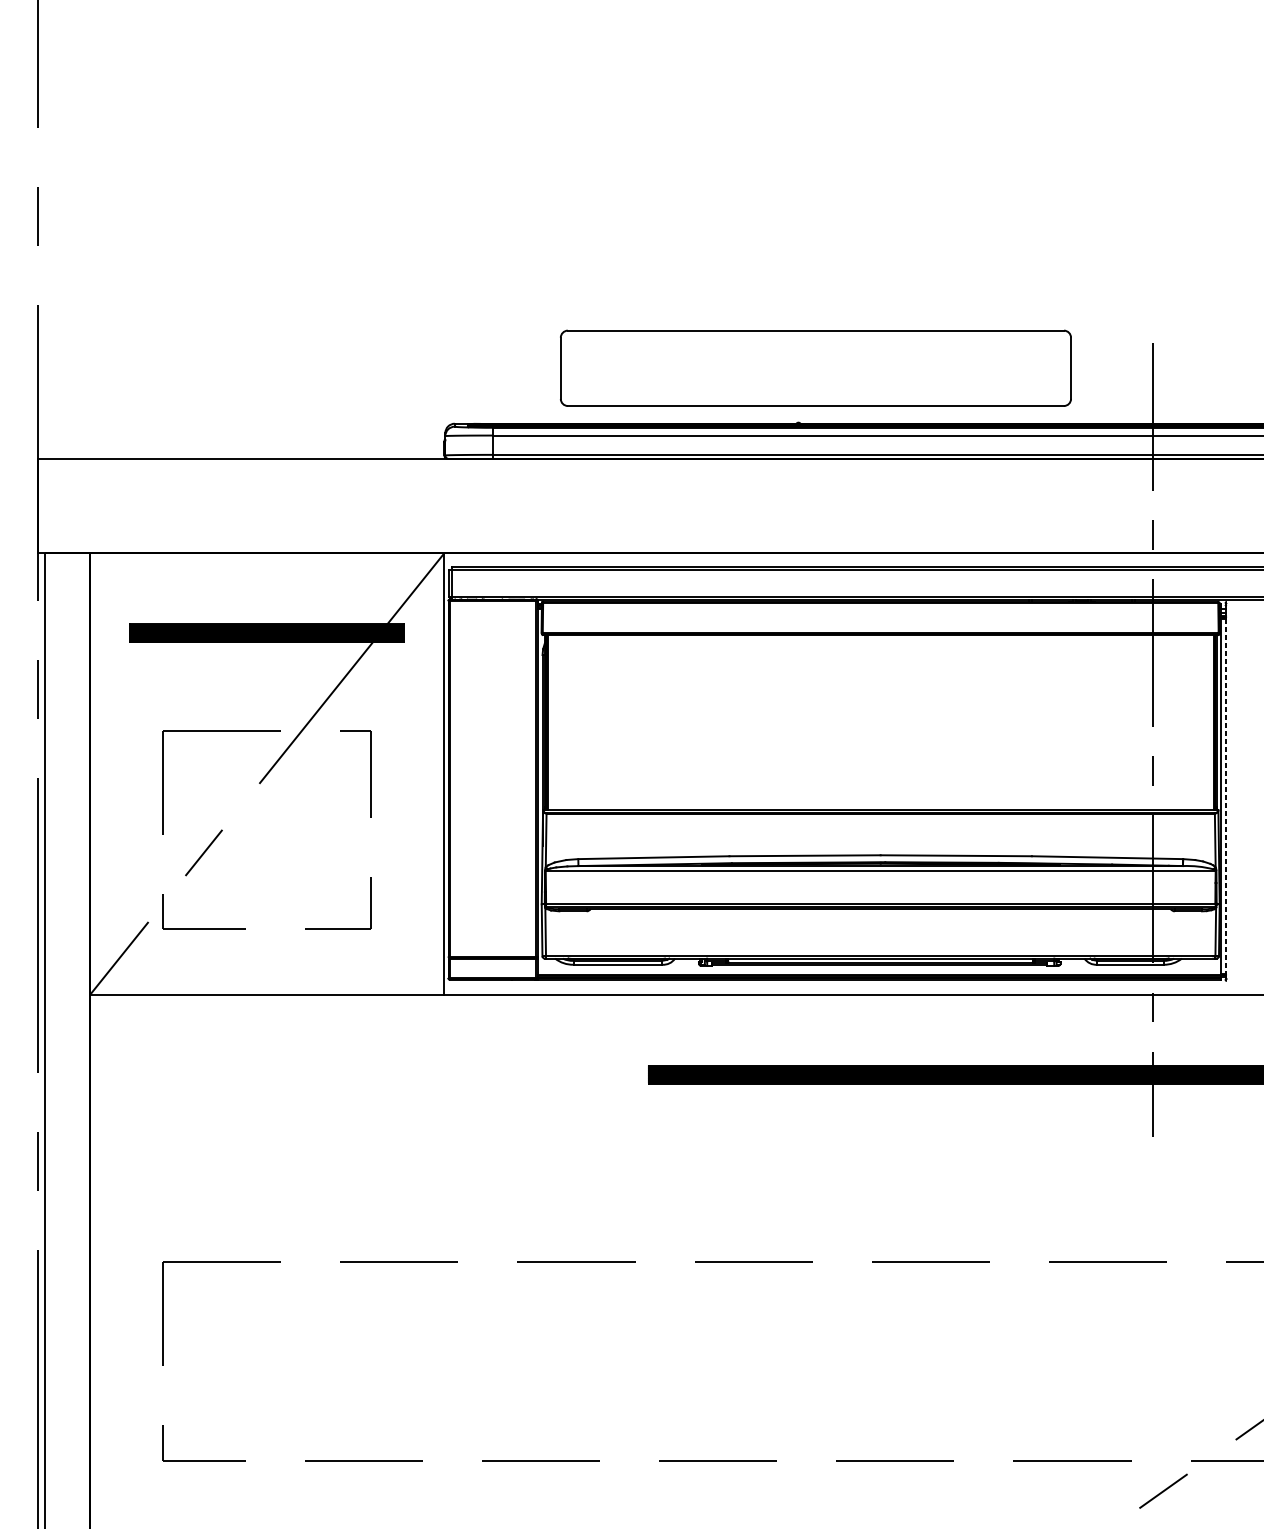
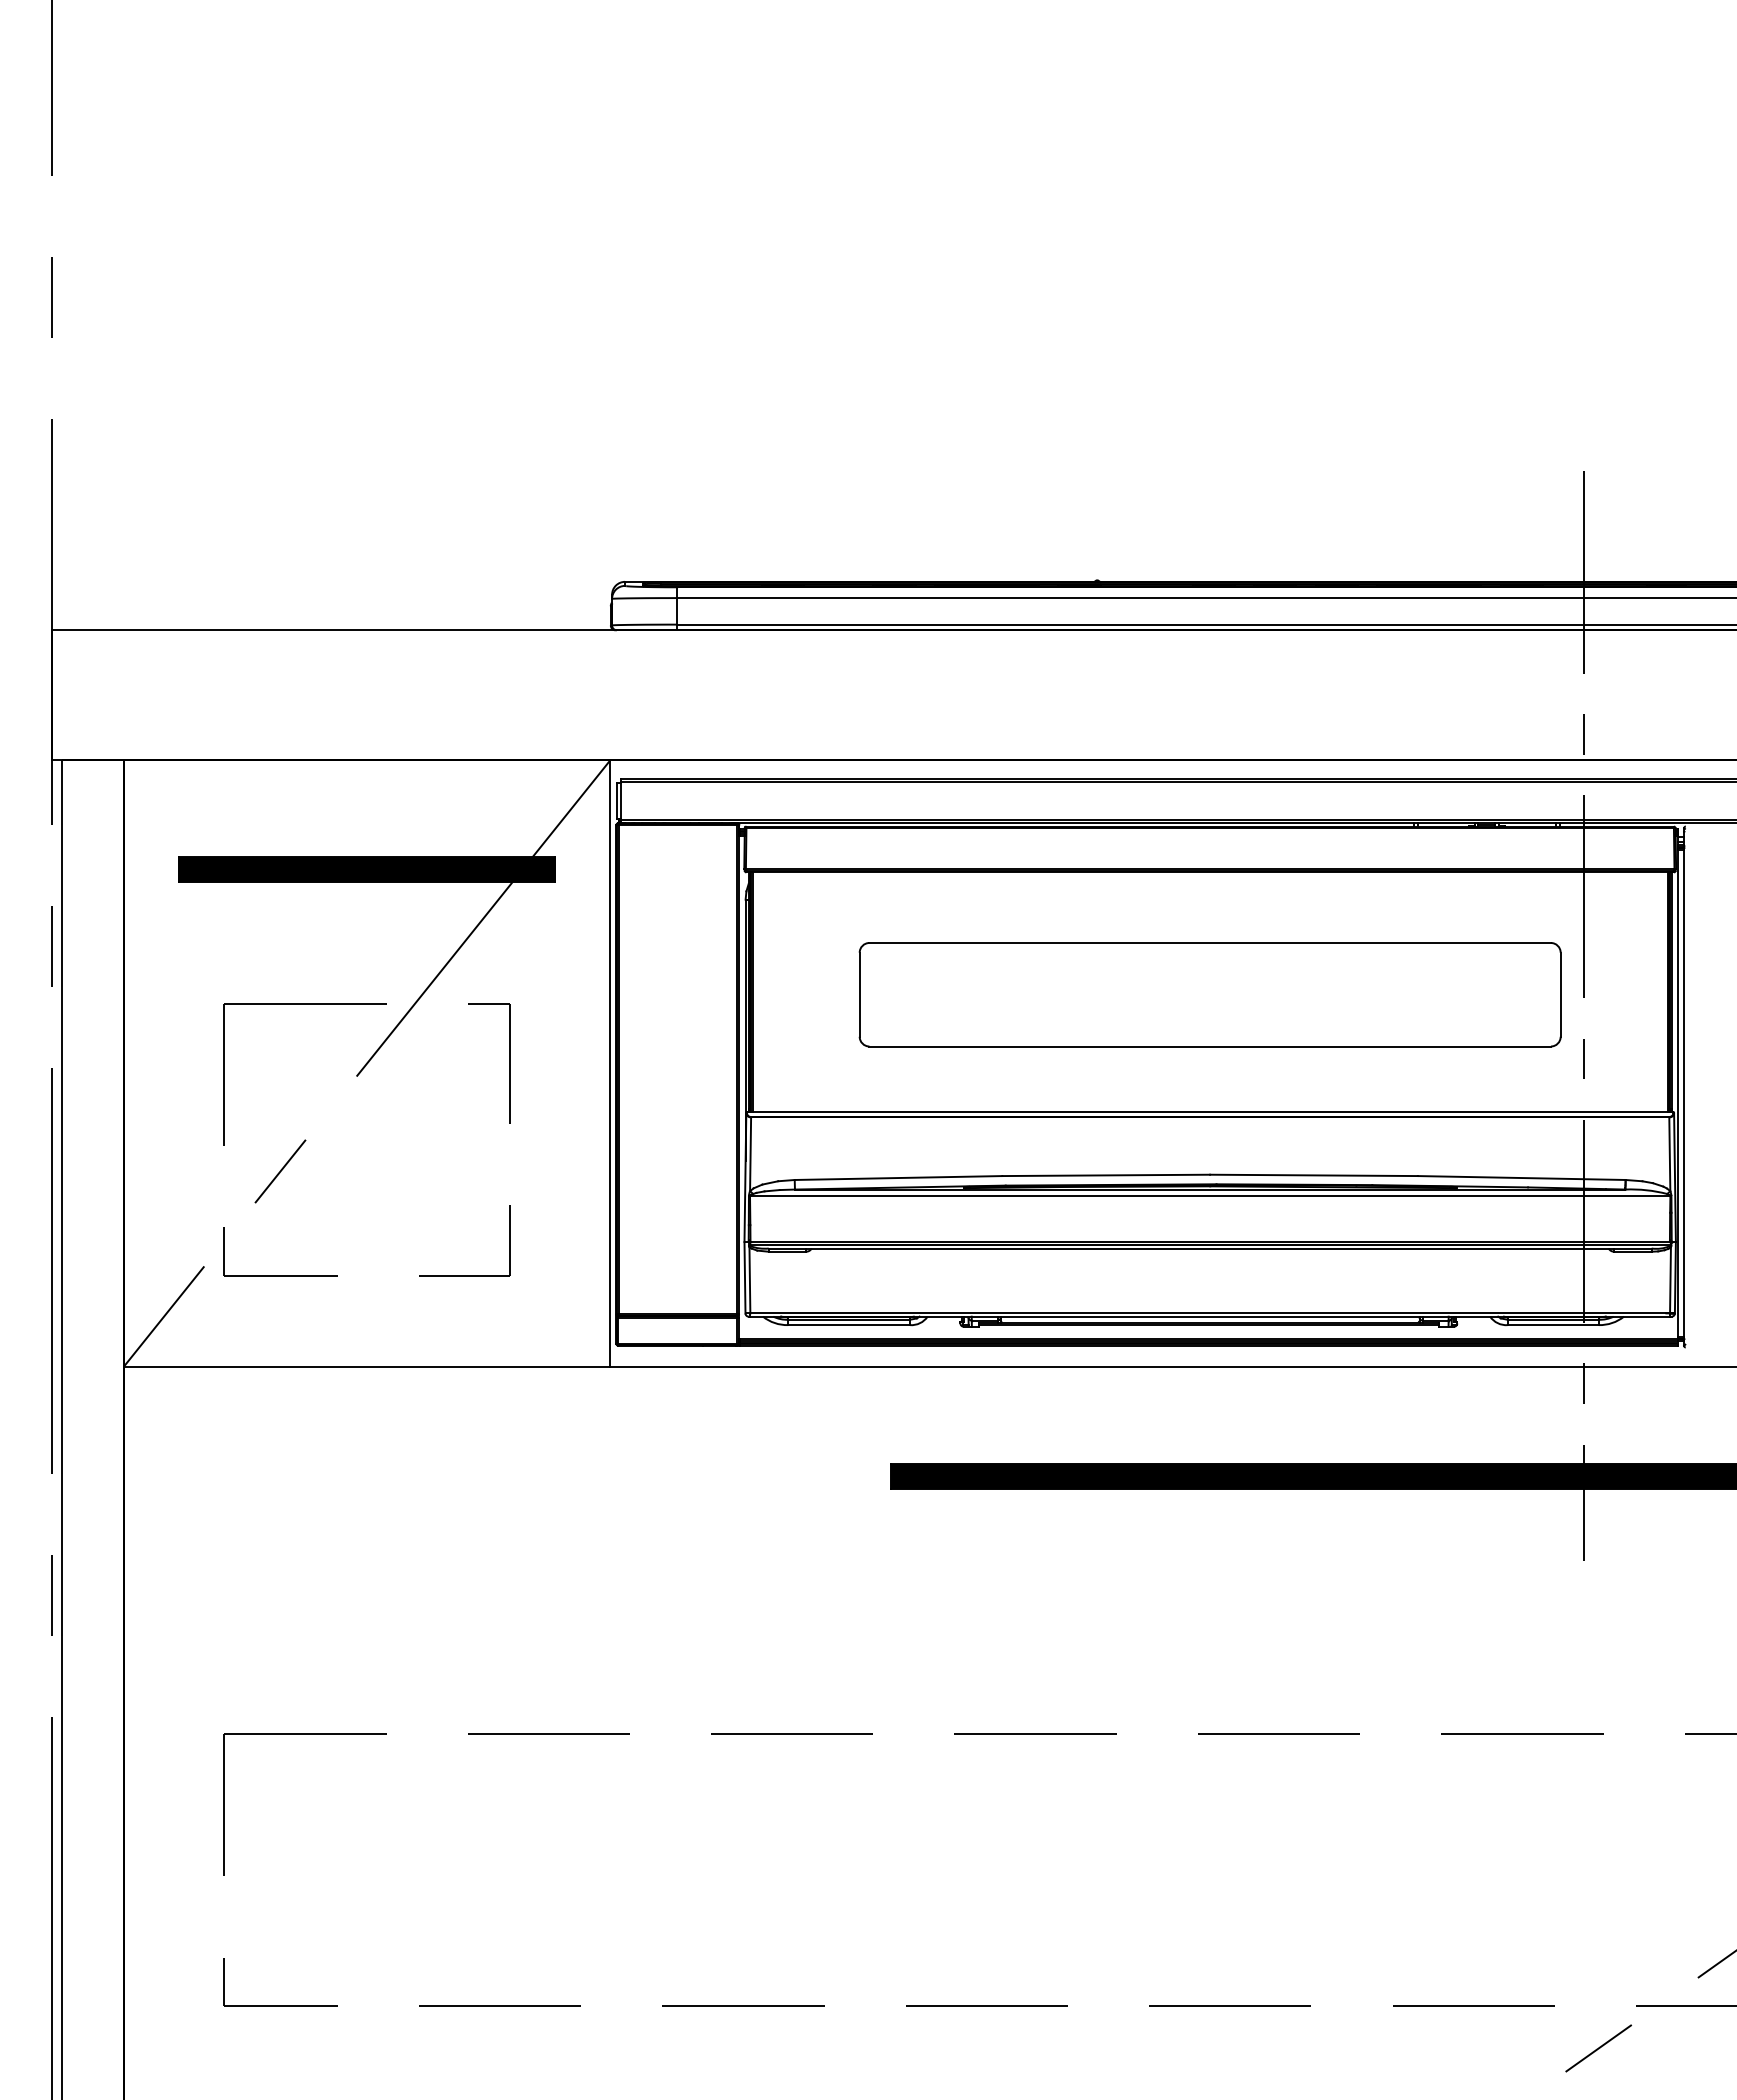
part: (815, 368) -> (1209, 994), moved
line: (1225, 796) -> (1684, 1093), dashed -> solid

